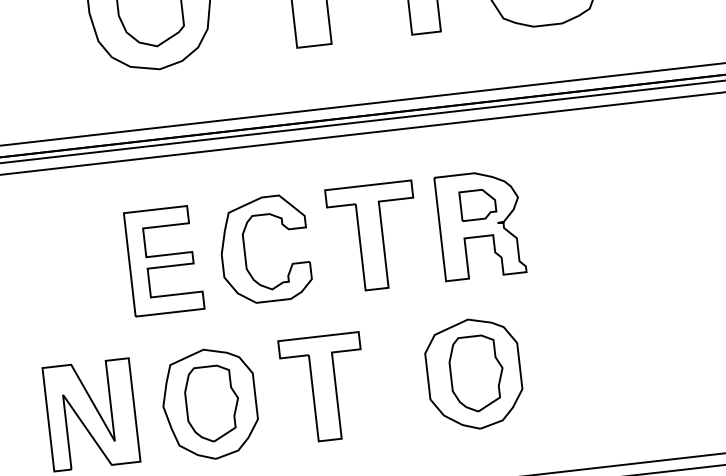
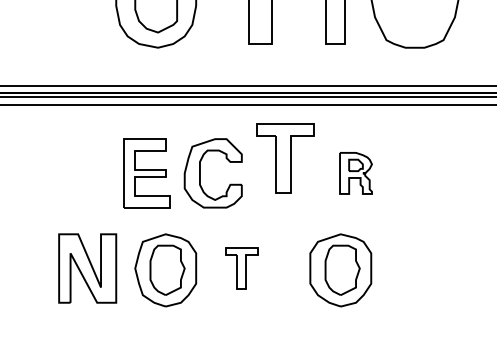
part: (479, 225) -> (355, 173), size x0.6
part: (373, 237) -> (285, 158), moved
part: (323, 388) -> (241, 268), size x0.6

